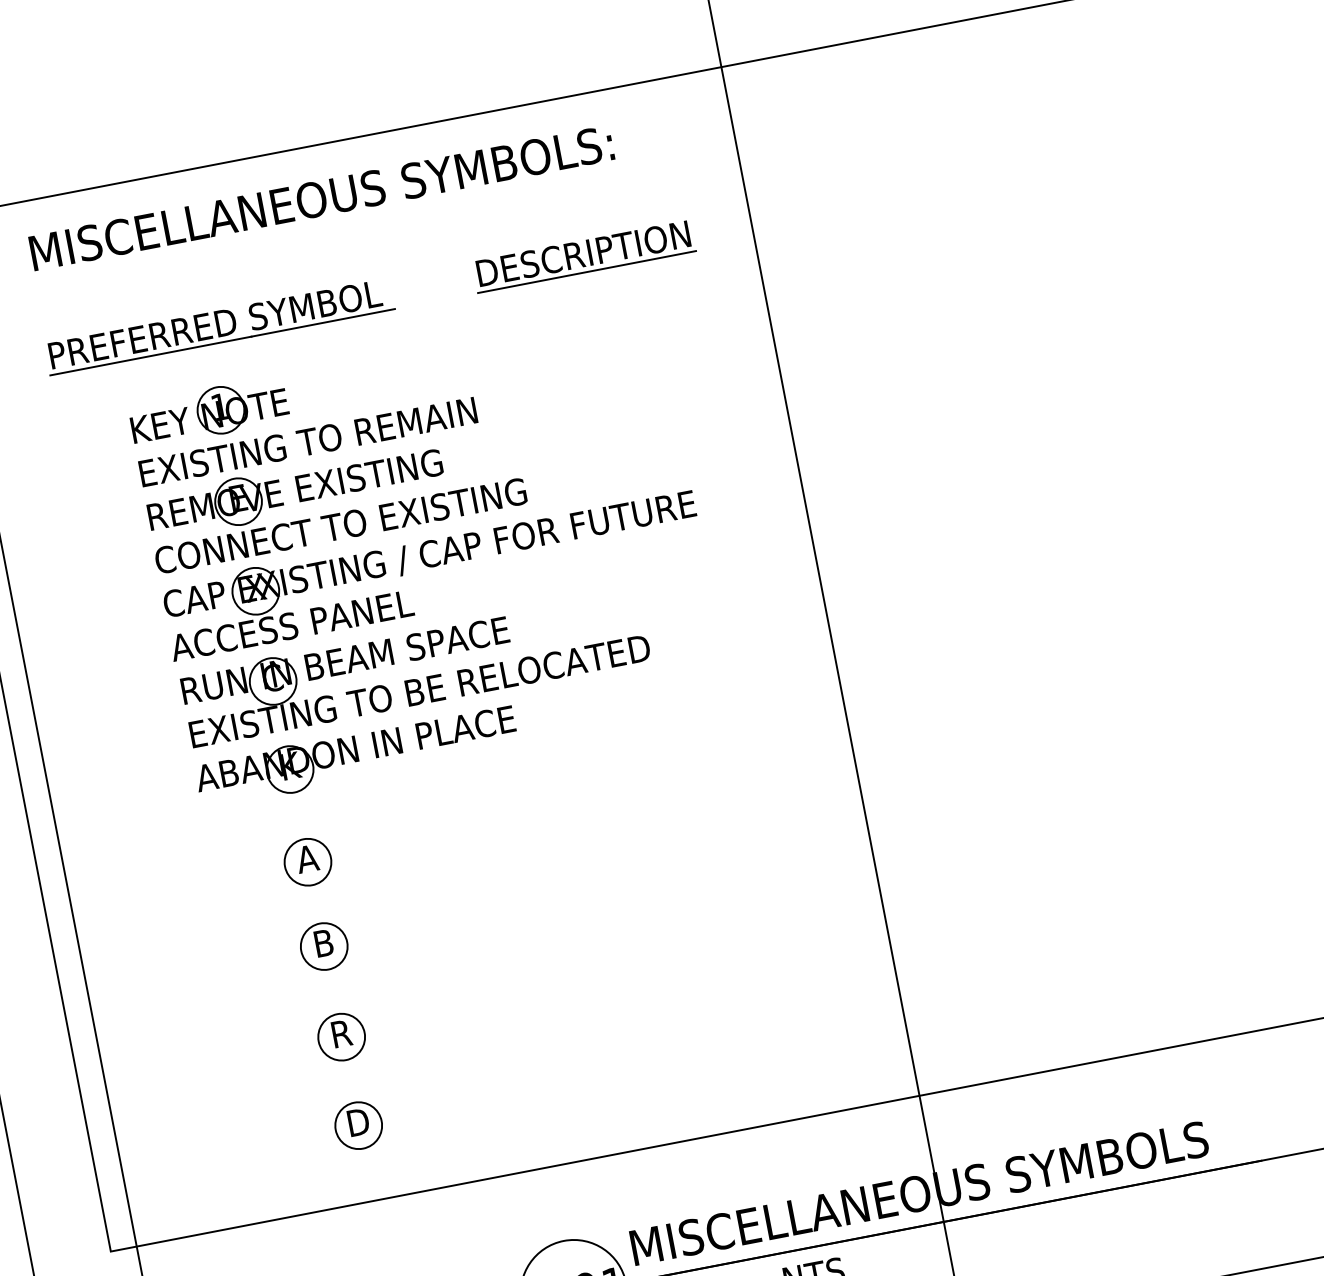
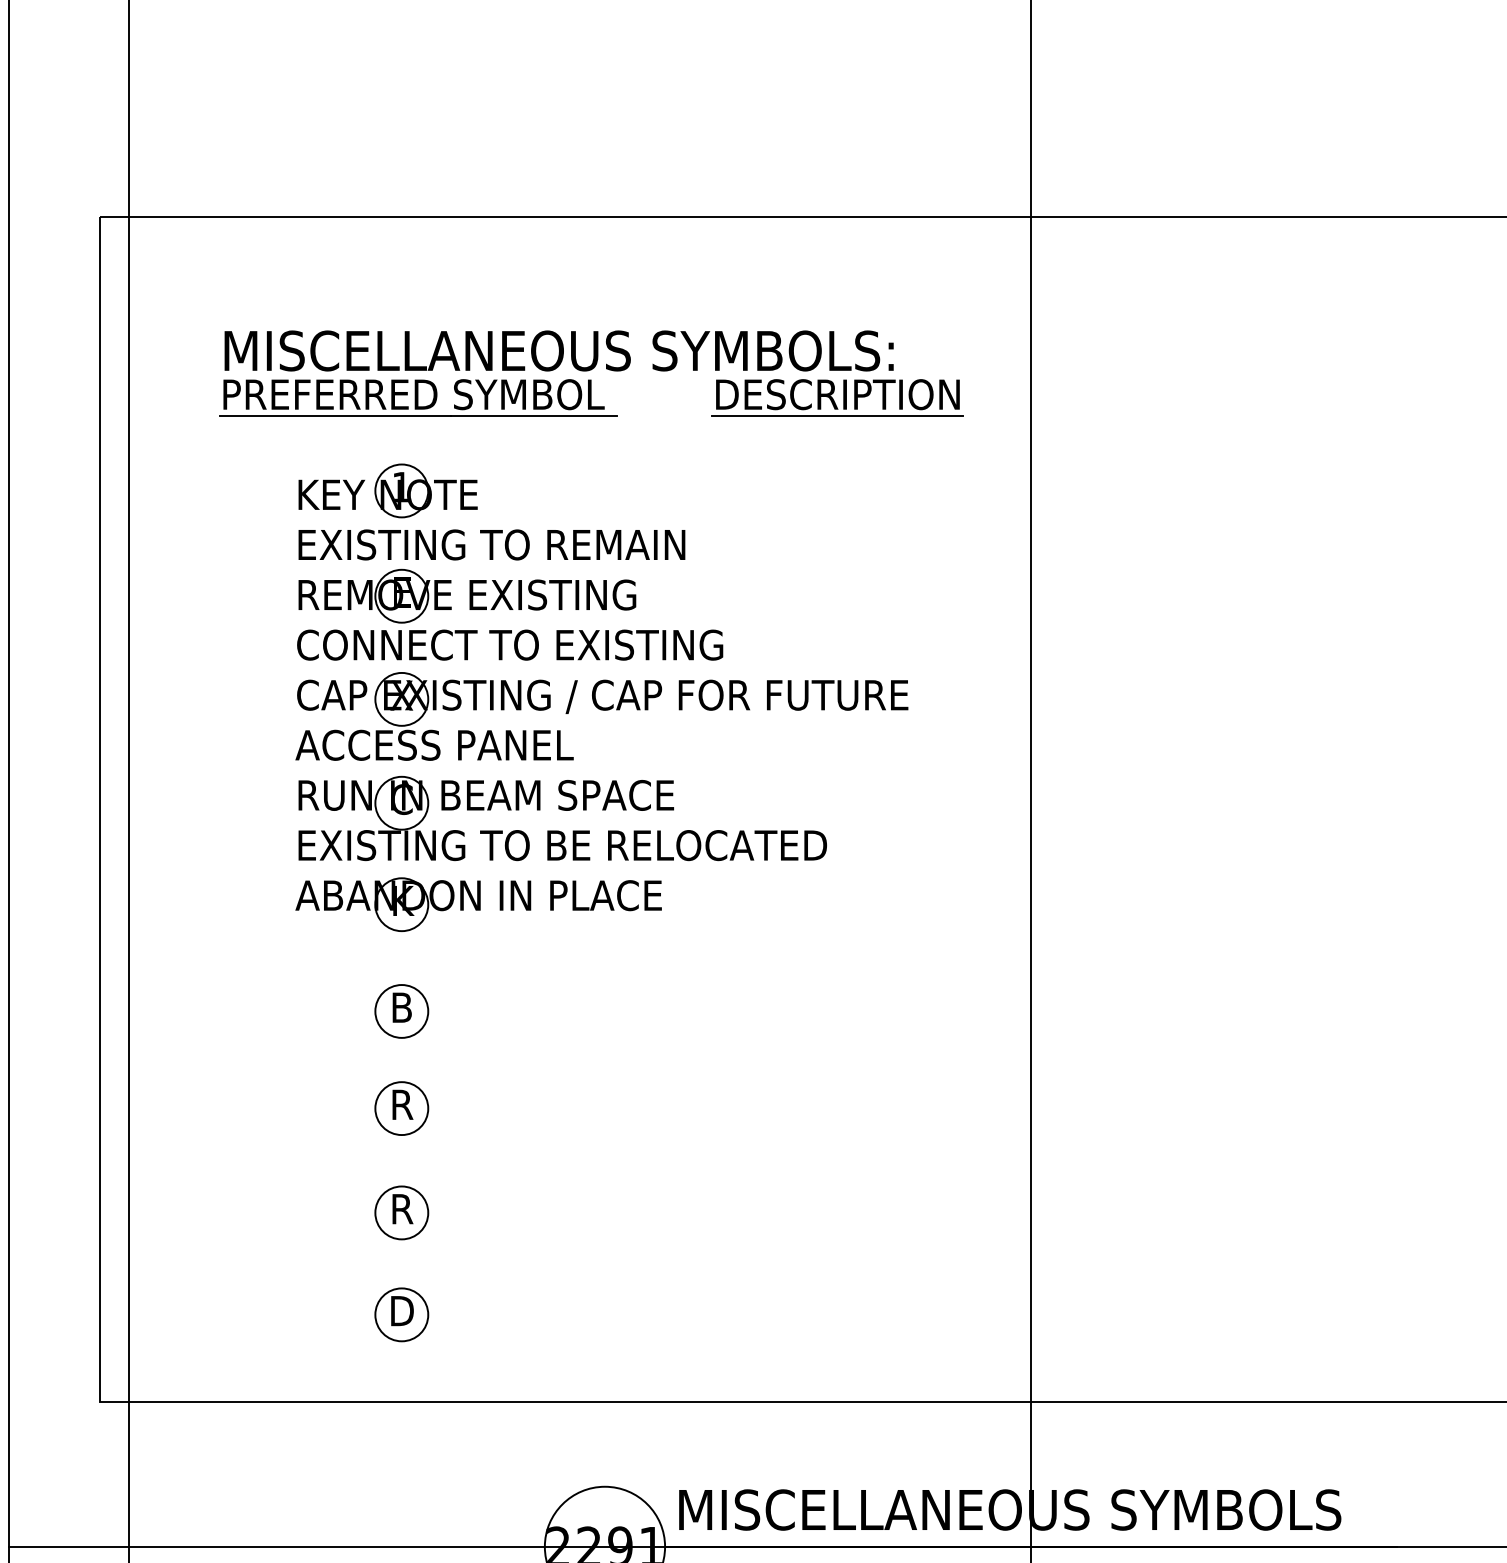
text: (321, 197) -> (558, 350), moved
text: (307, 858) -> (401, 1007), A -> B
text: (324, 942) -> (402, 1104), B -> R

